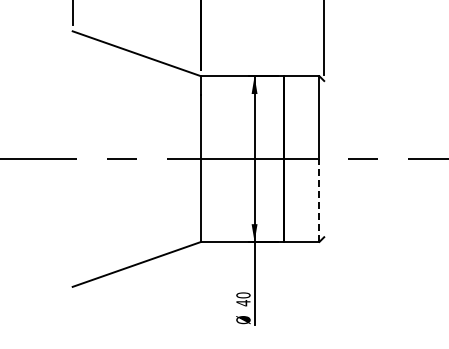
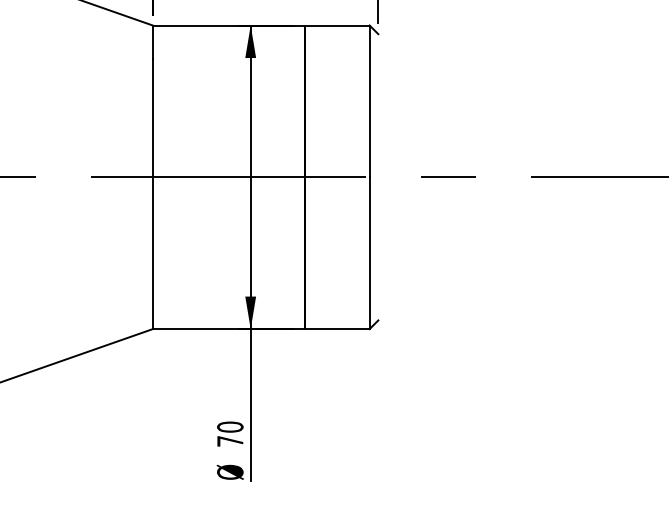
line: (319, 200) -> (369, 253), dashed -> solid
text: (243, 303) -> (230, 441), 40 -> 70

